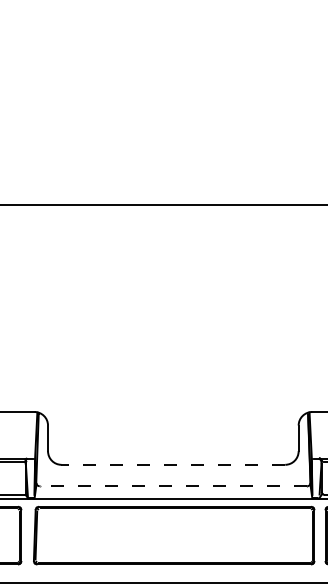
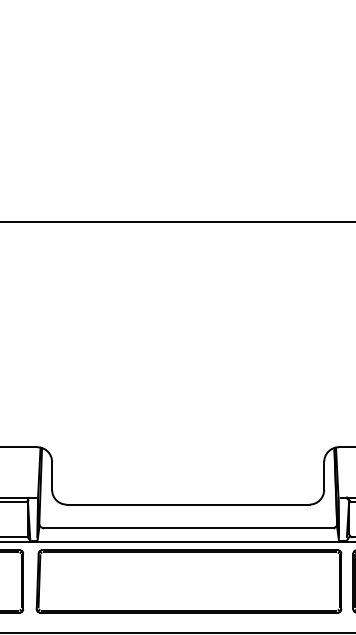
line: (173, 464) -> (188, 504), dashed -> solid
line: (173, 486) -> (188, 528), dashed -> solid

